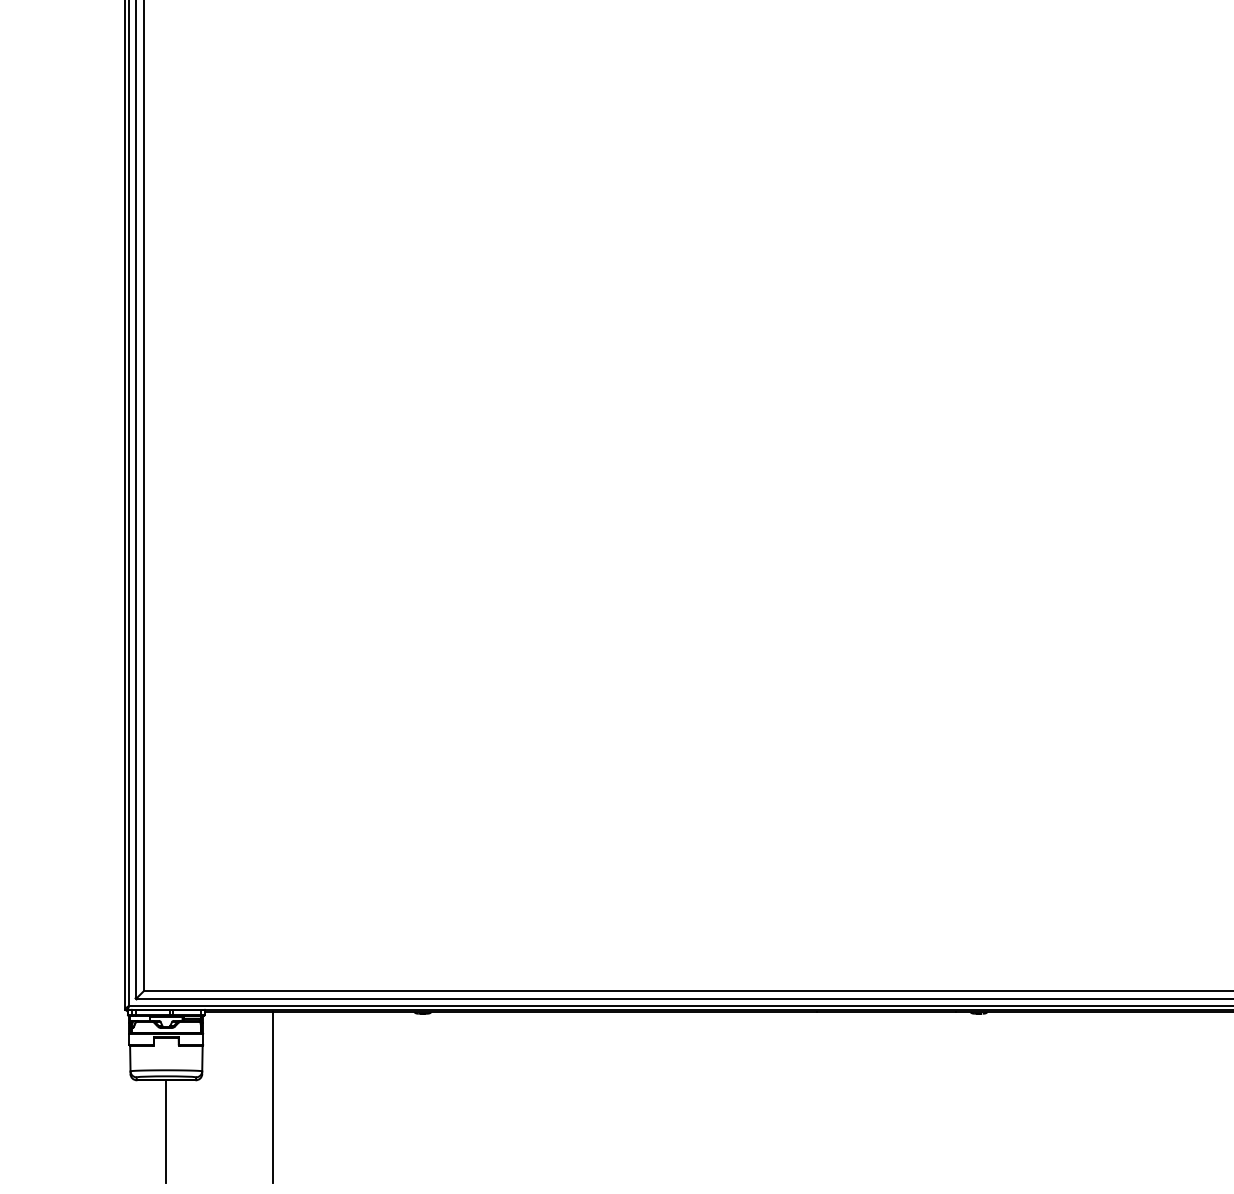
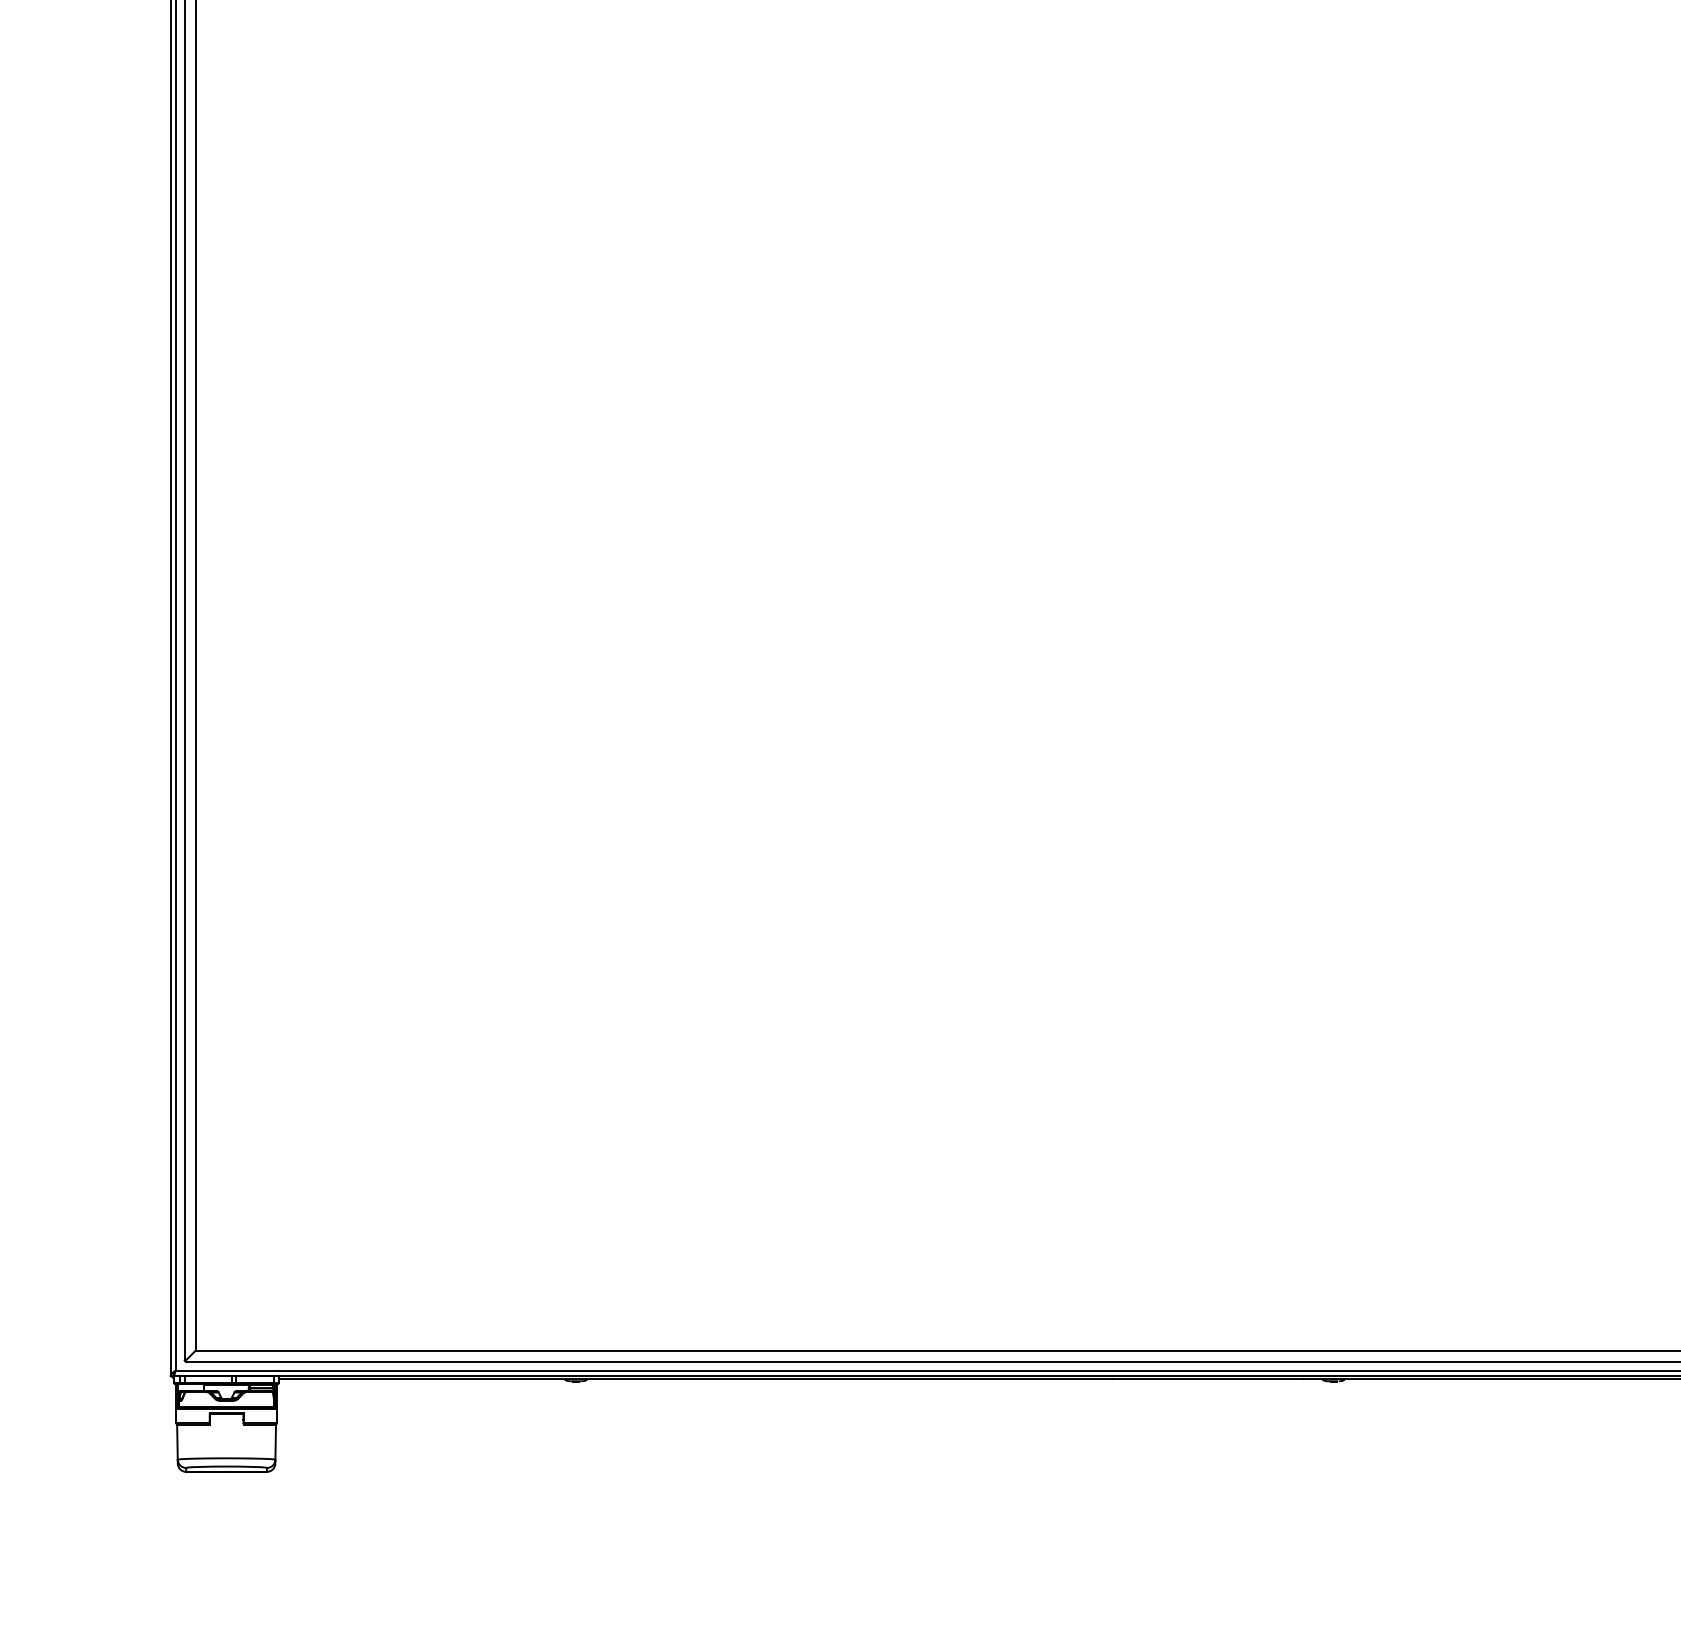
line: (273, 1097) -> (372, 1495), removed
line: (166, 1131) -> (226, 1541), removed

